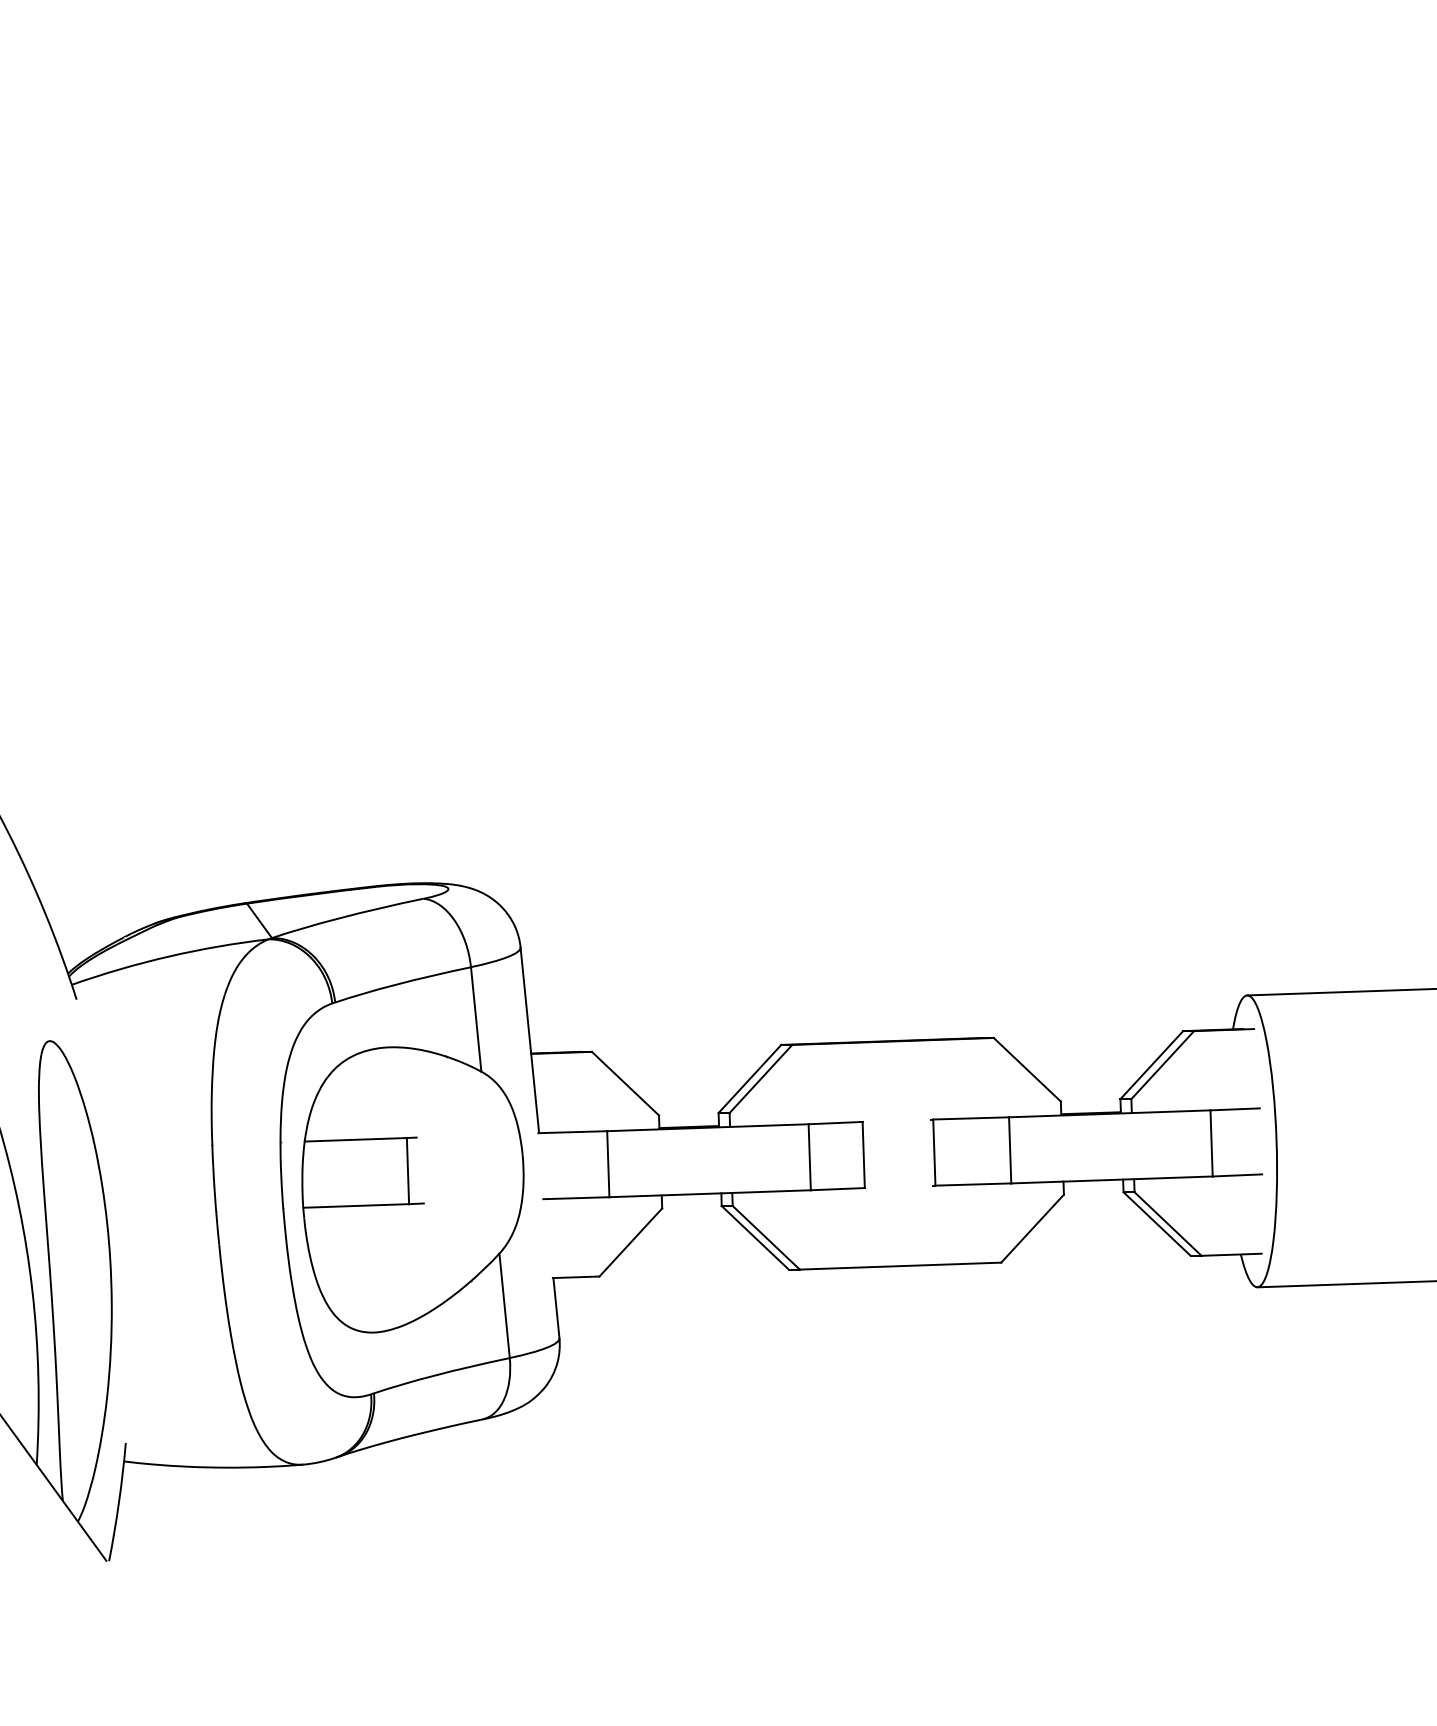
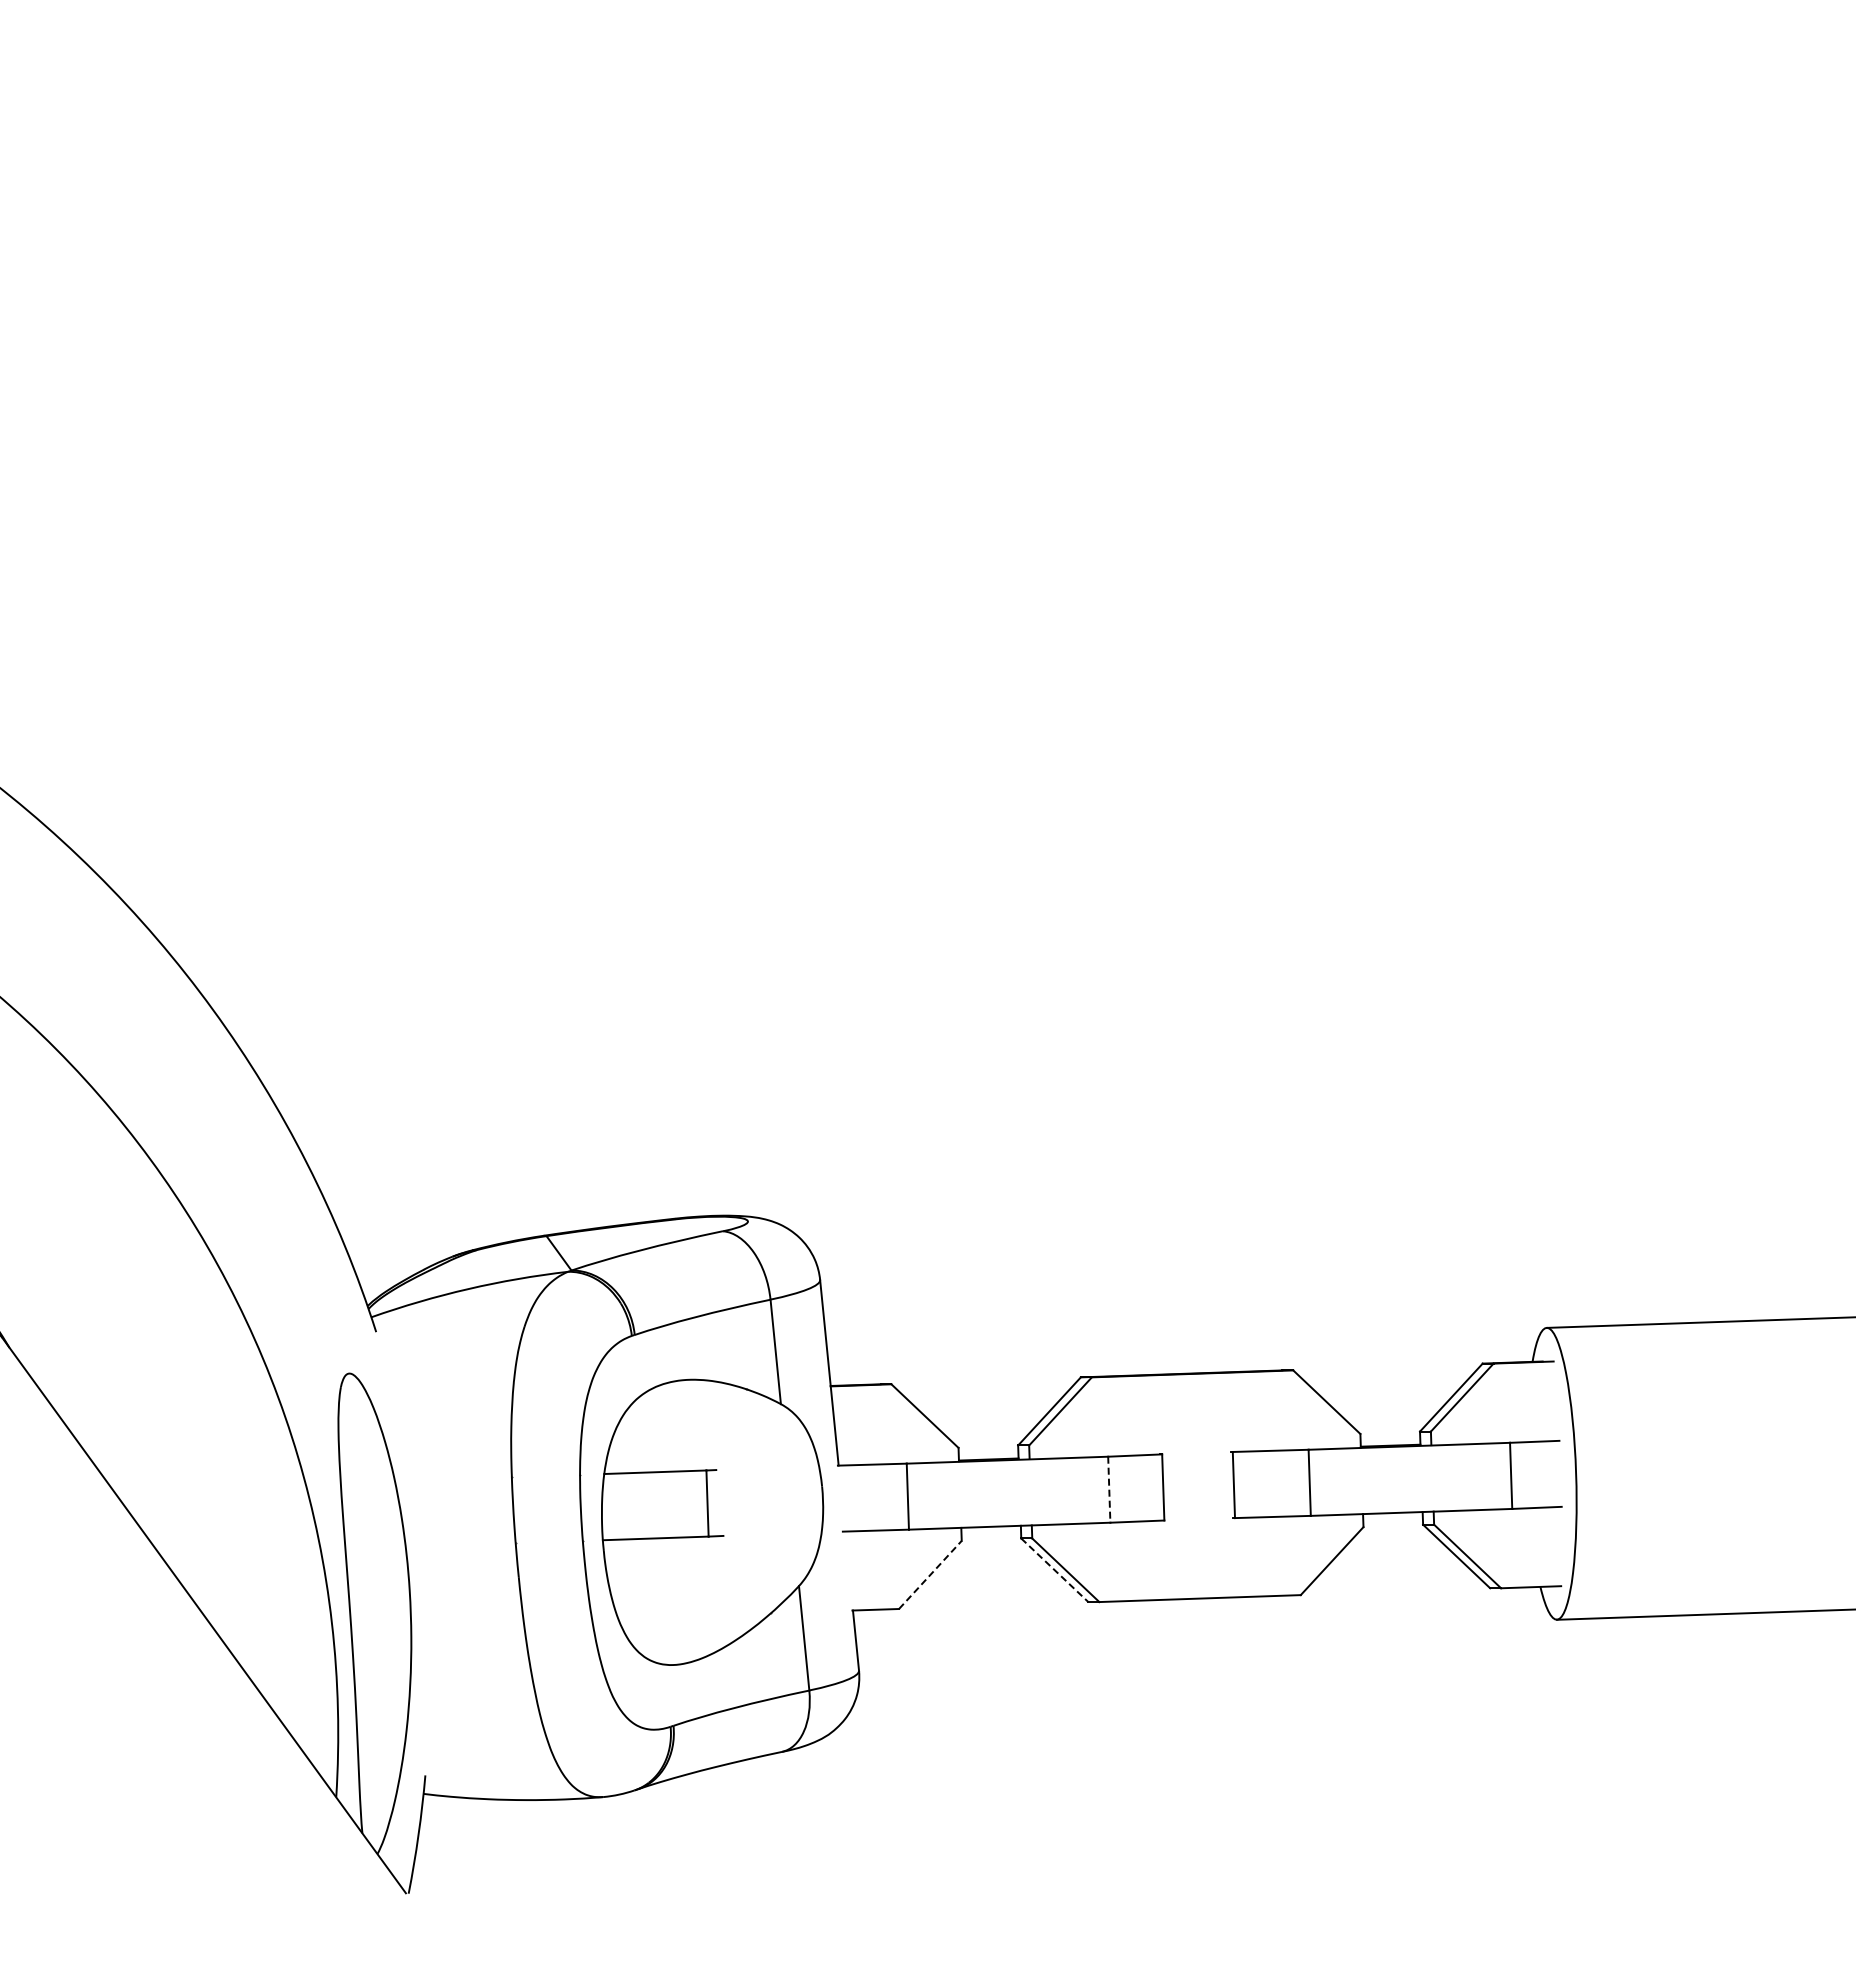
line: (809, 1158) -> (1109, 1490), solid -> dashed
line: (755, 1238) -> (1055, 1570), solid -> dashed
line: (630, 1242) -> (930, 1574), solid -> dashed

